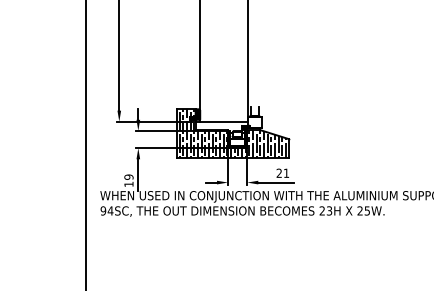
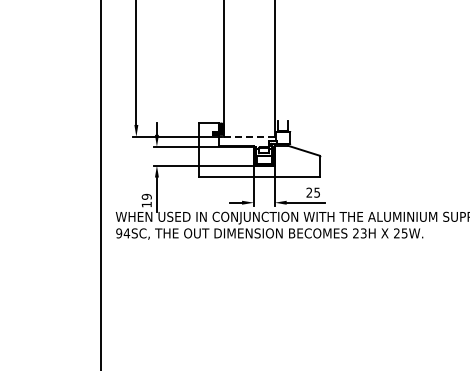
line: (223, 121) -> (249, 136), solid -> dashed
hatch: (232, 133) -> (258, 149), removed
text: (285, 173) -> (316, 192), 21 -> 25

